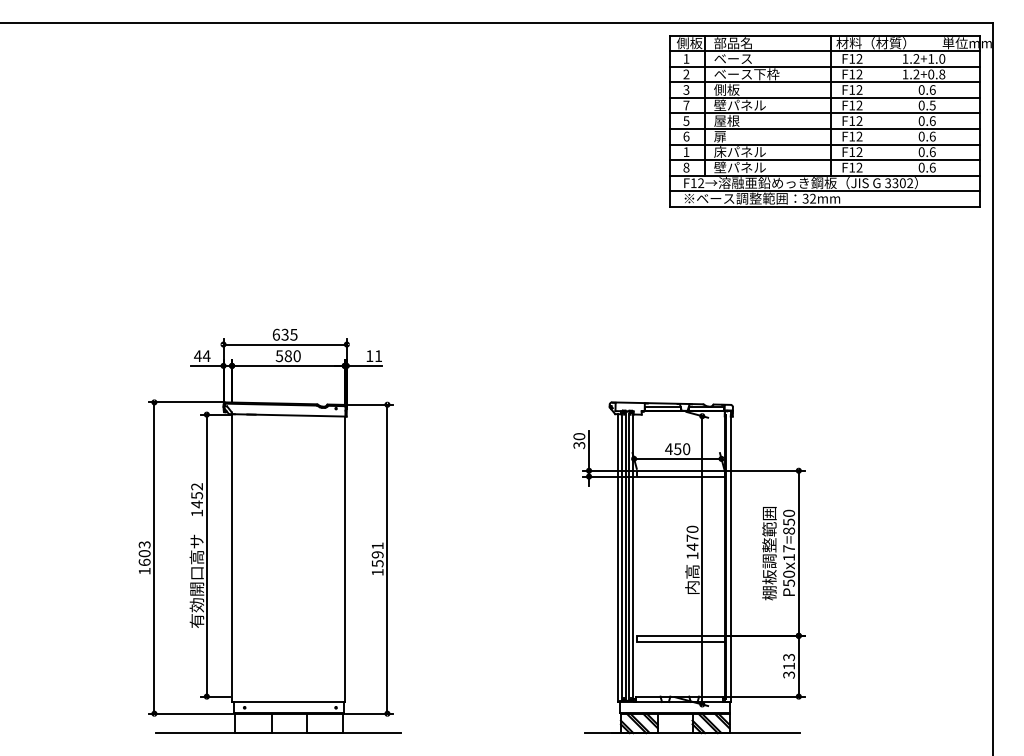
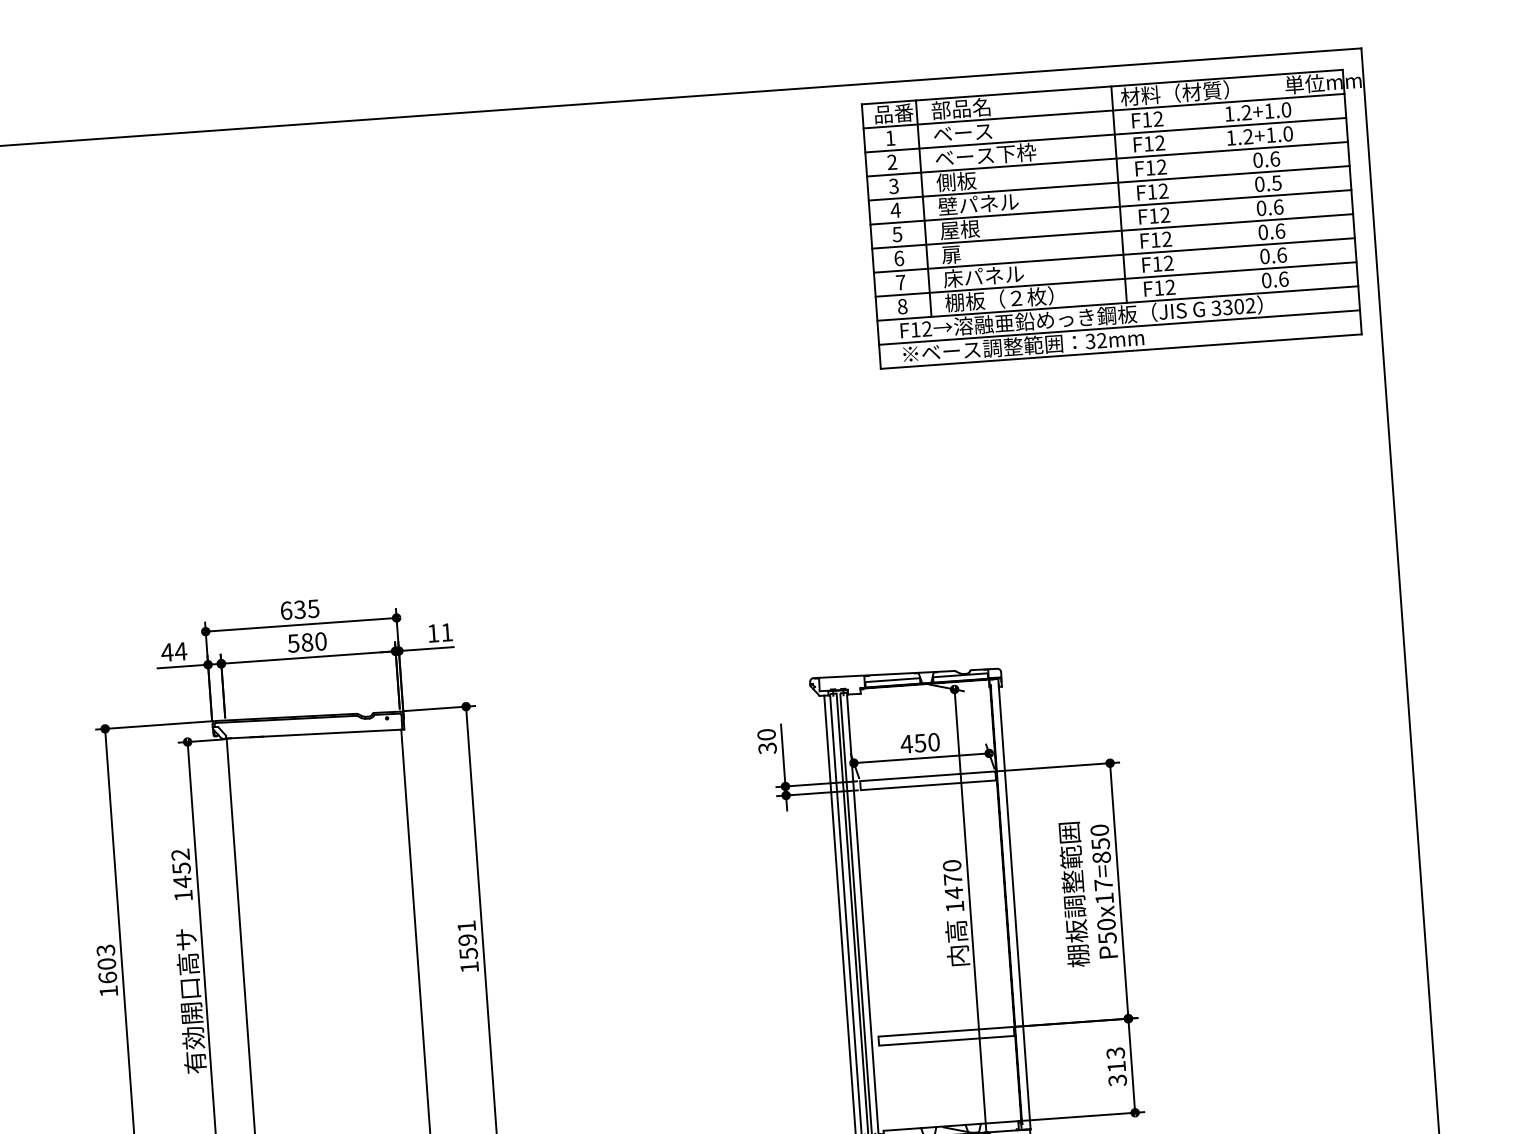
text: (689, 43) -> (893, 114), 側板 -> 品番
text: (936, 74) -> (1279, 134), 1.2+0.8 -> 1.2+1.0
text: (686, 105) -> (895, 210), 7 -> 4
text: (686, 151) -> (900, 281), 1 -> 7
text: (748, 167) -> (998, 299), 壁パネル -> 棚板（２枚）

